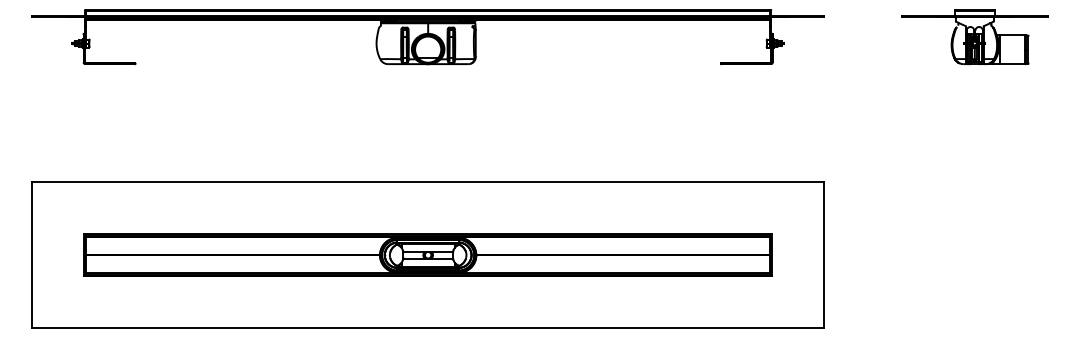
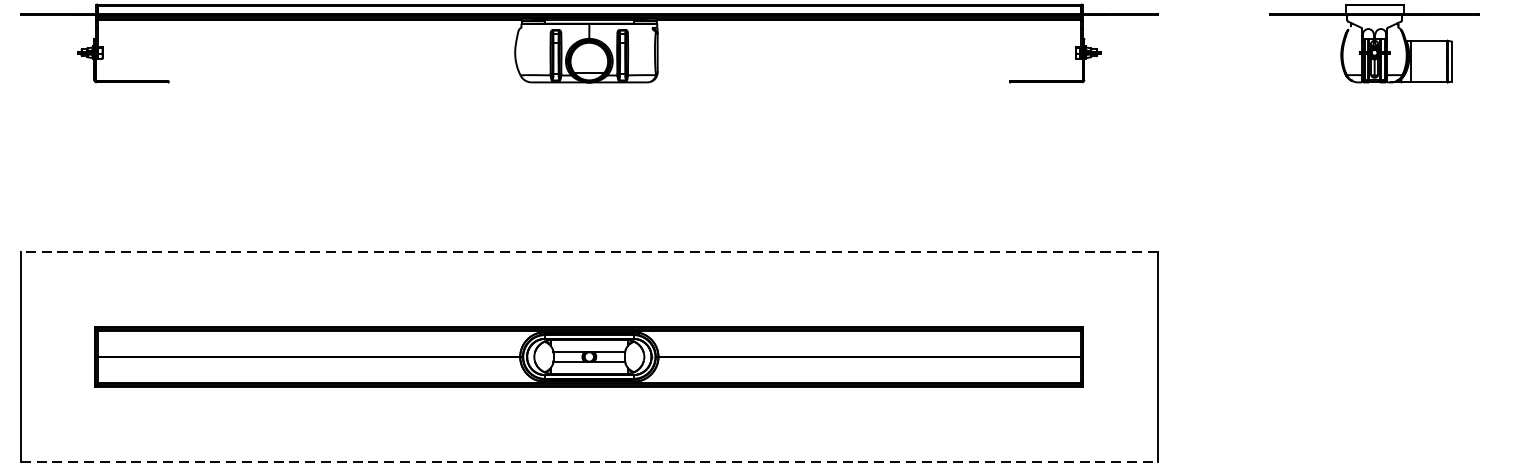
line: (428, 182) -> (589, 252), solid -> dashed
line: (428, 328) -> (589, 462), solid -> dashed

